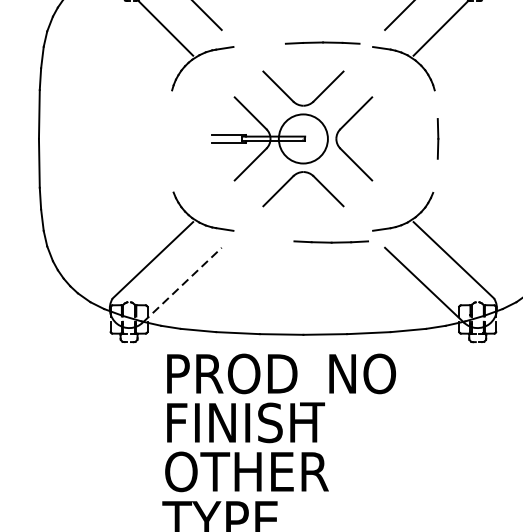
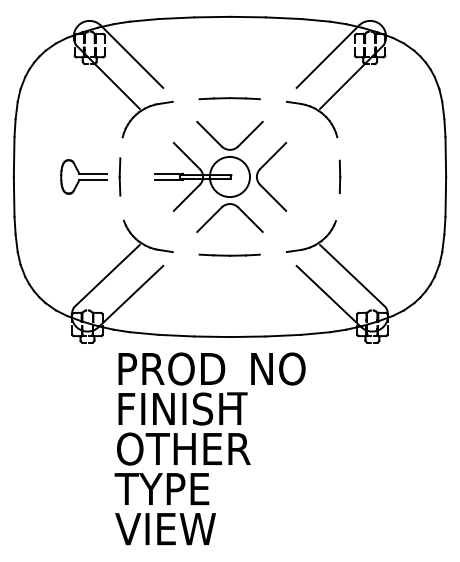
line: (322, 42) -> (229, 98), moved
part: (124, 138) -> (83, 176), added
line: (168, 138) -> (119, 176), added
line: (330, 241) -> (229, 254), moved
line: (182, 285) -> (131, 296), dashed -> solid

